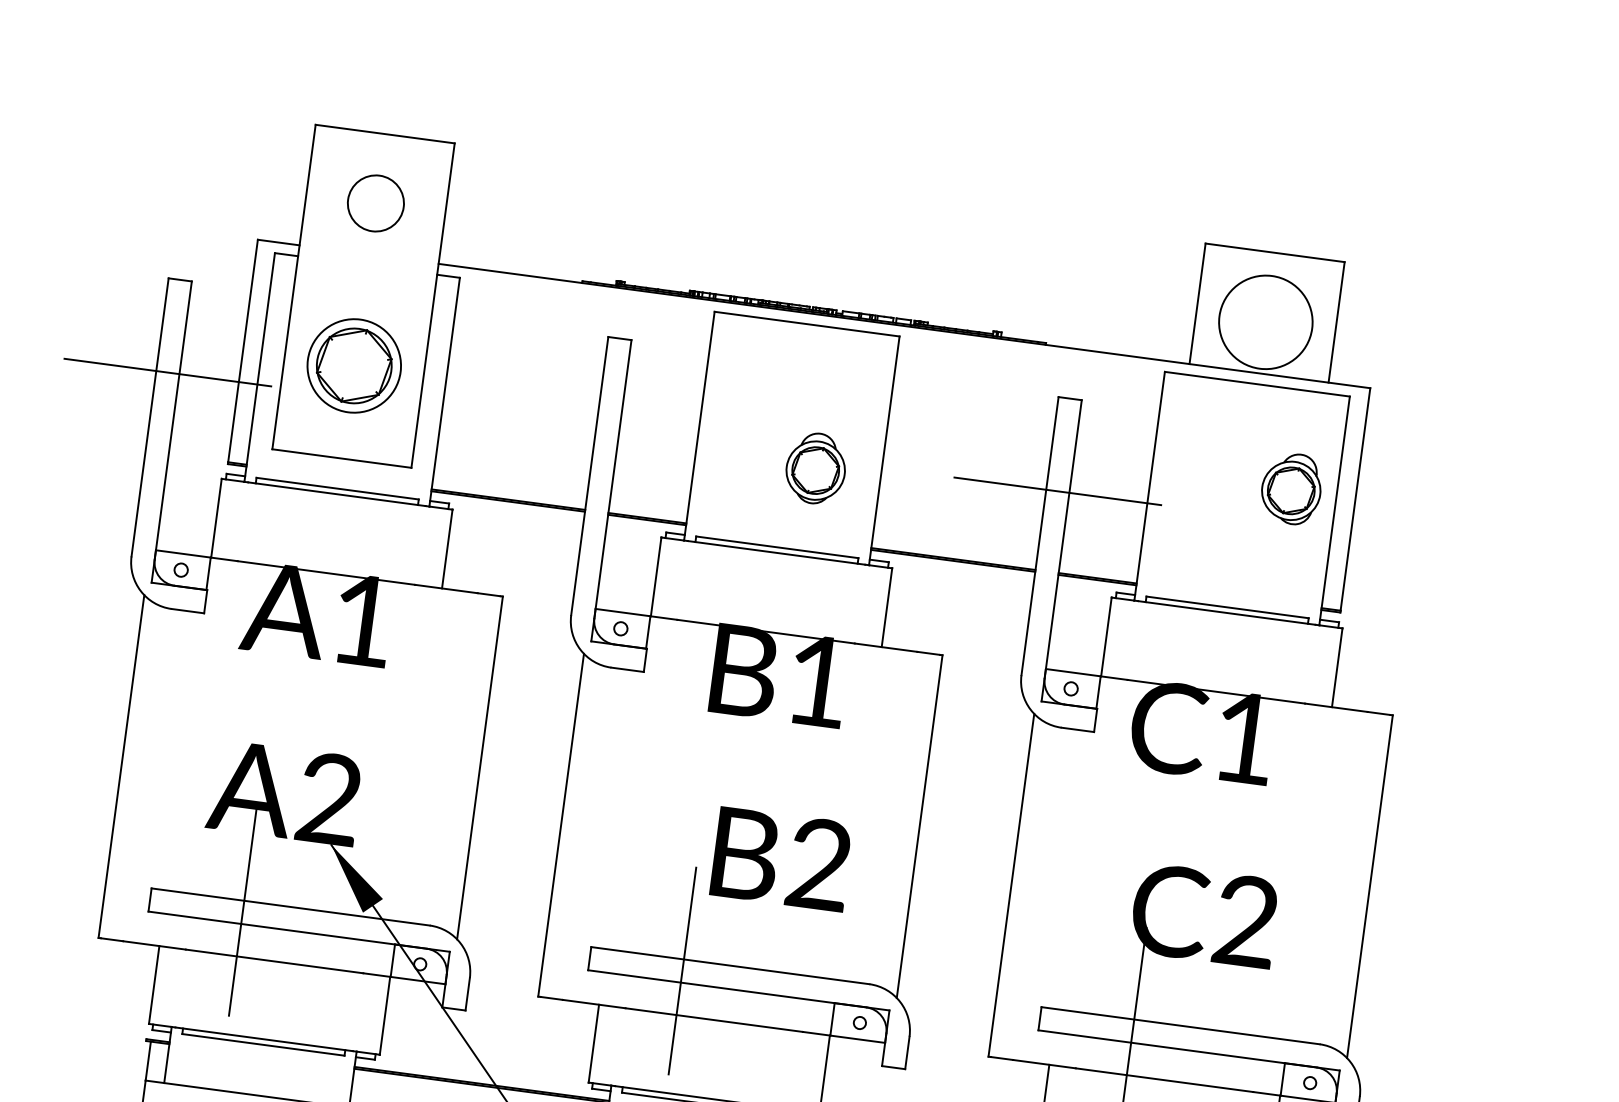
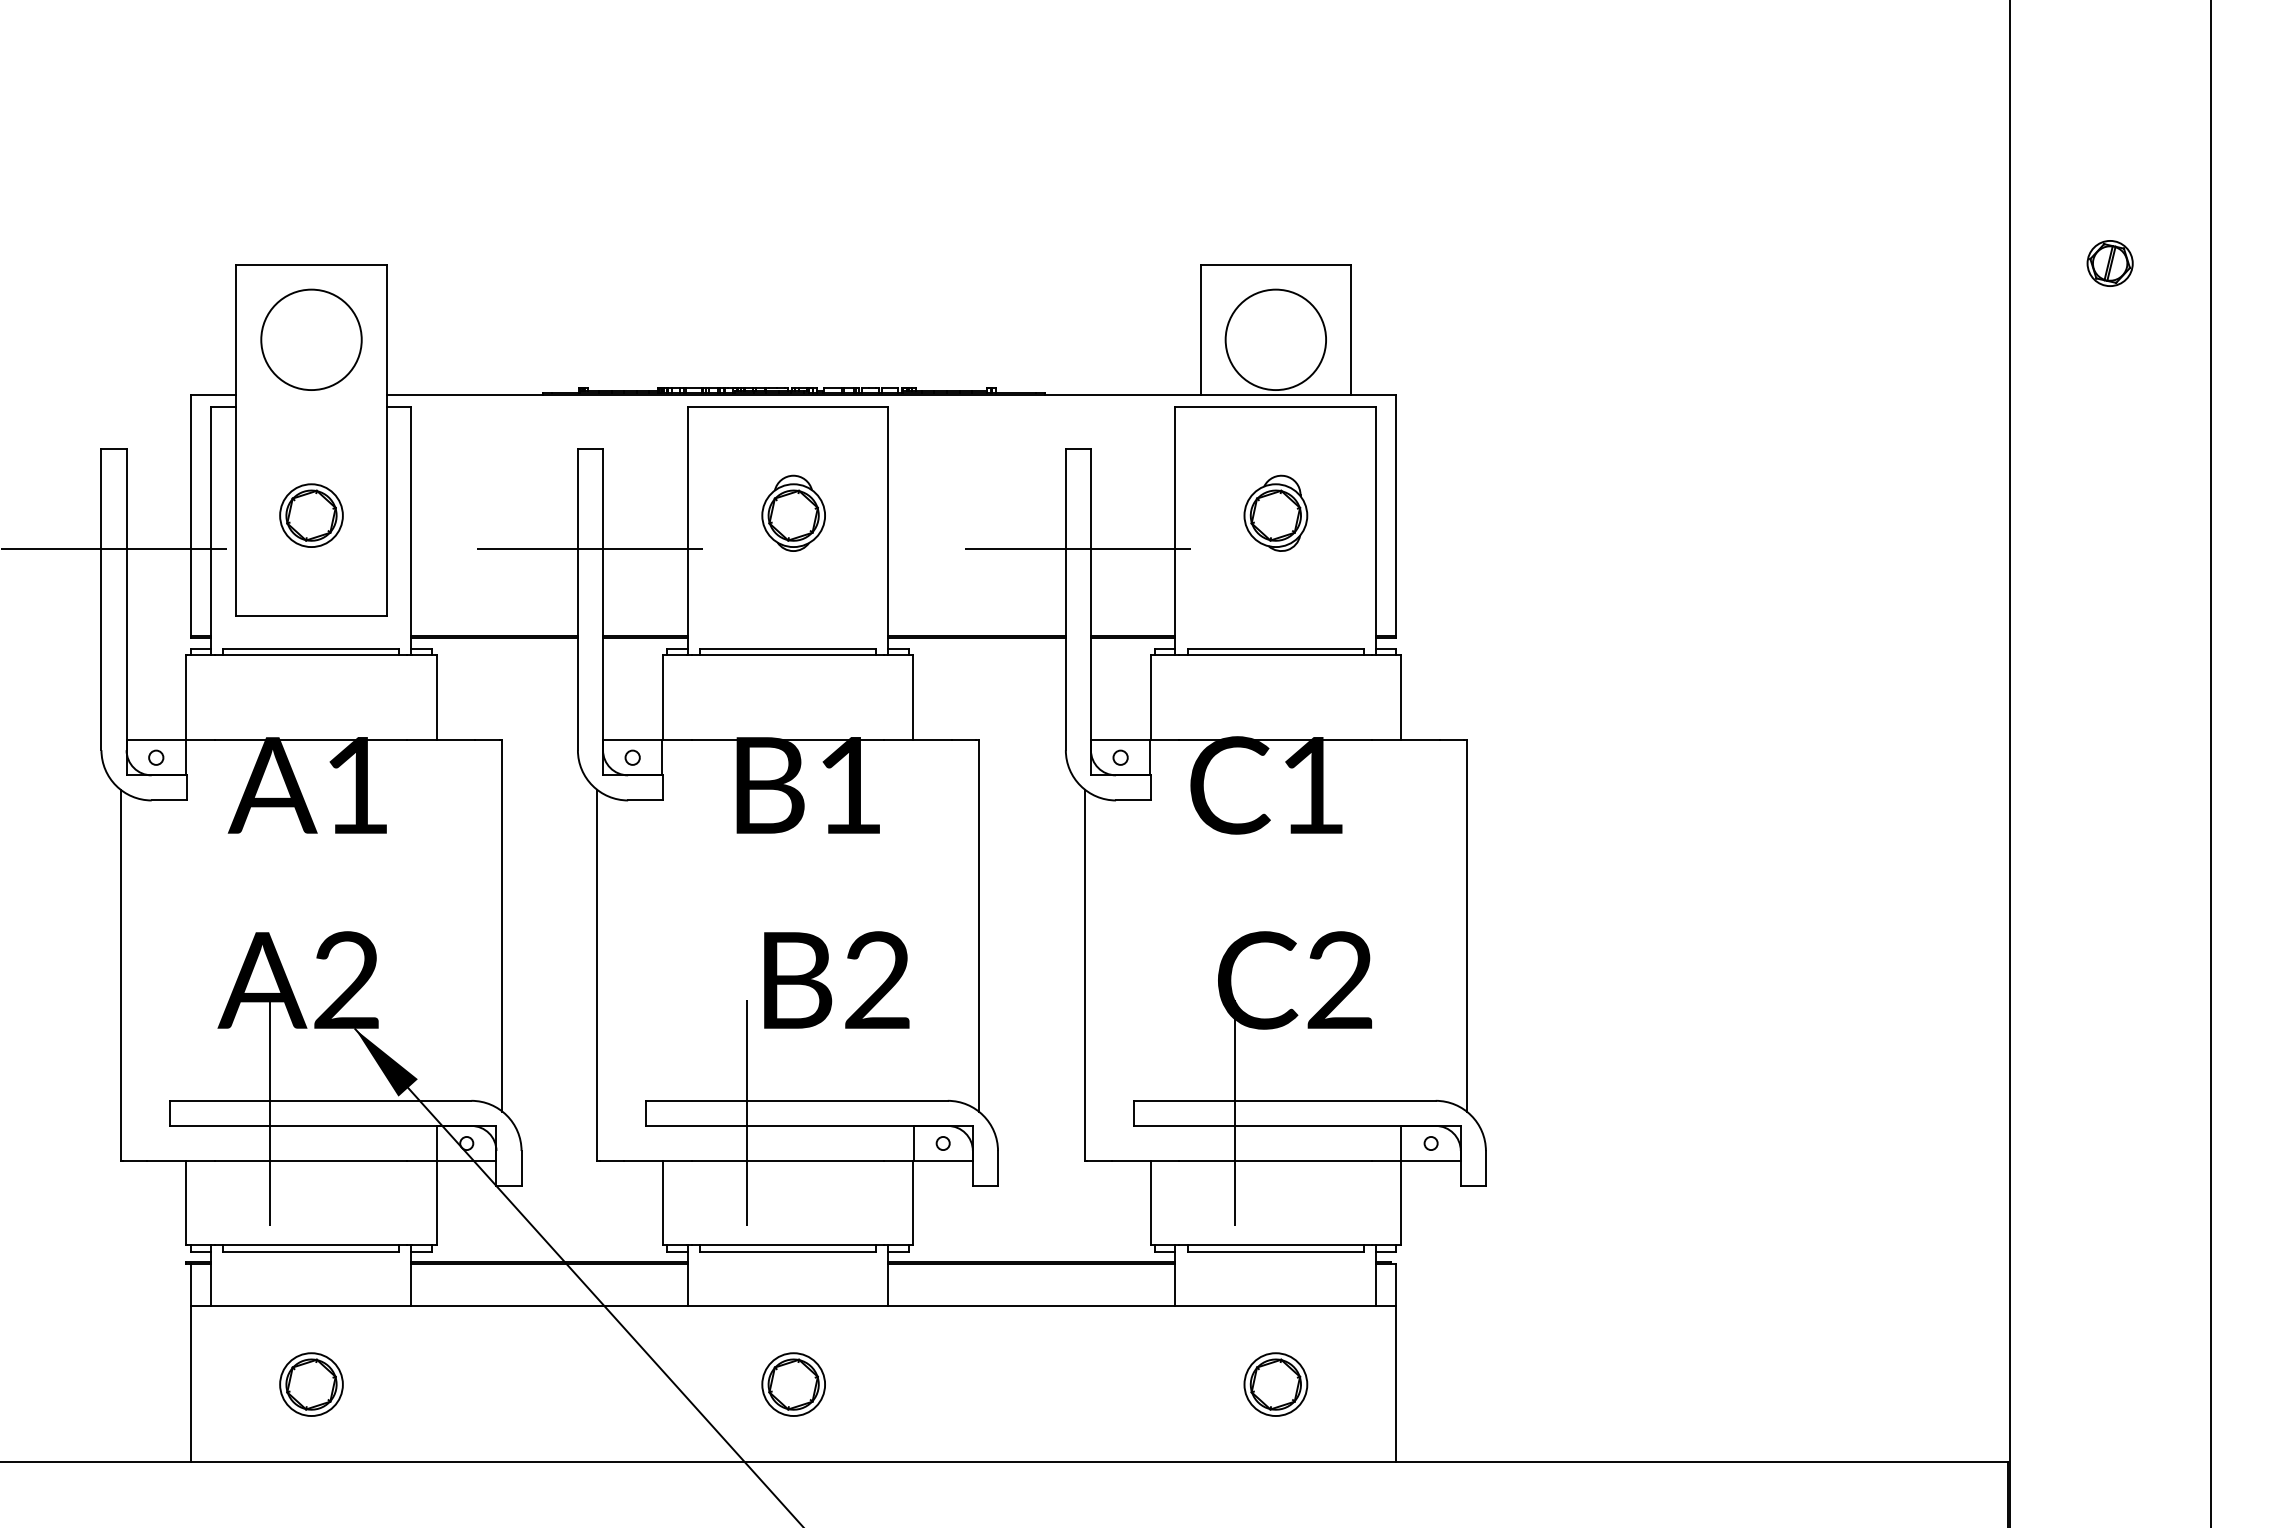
circle: (375, 203) -> (311, 339), size x1.67
part: (354, 365) -> (311, 515), size x0.62
line: (607, 431) -> (590, 549), added
part: (815, 467) -> (793, 512), moved
part: (1291, 487) -> (1275, 512), moved

